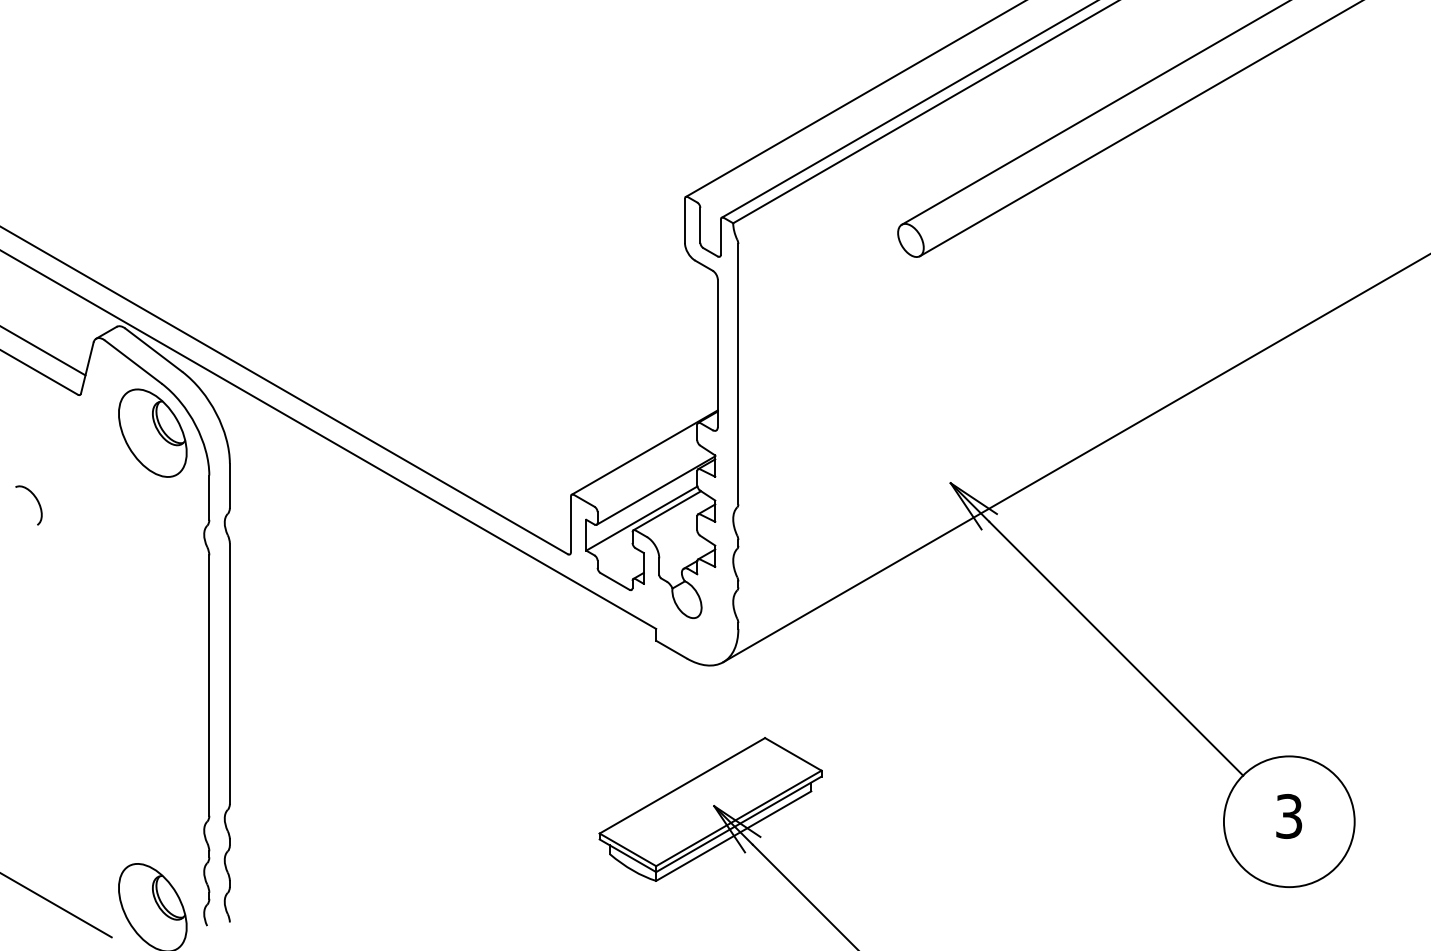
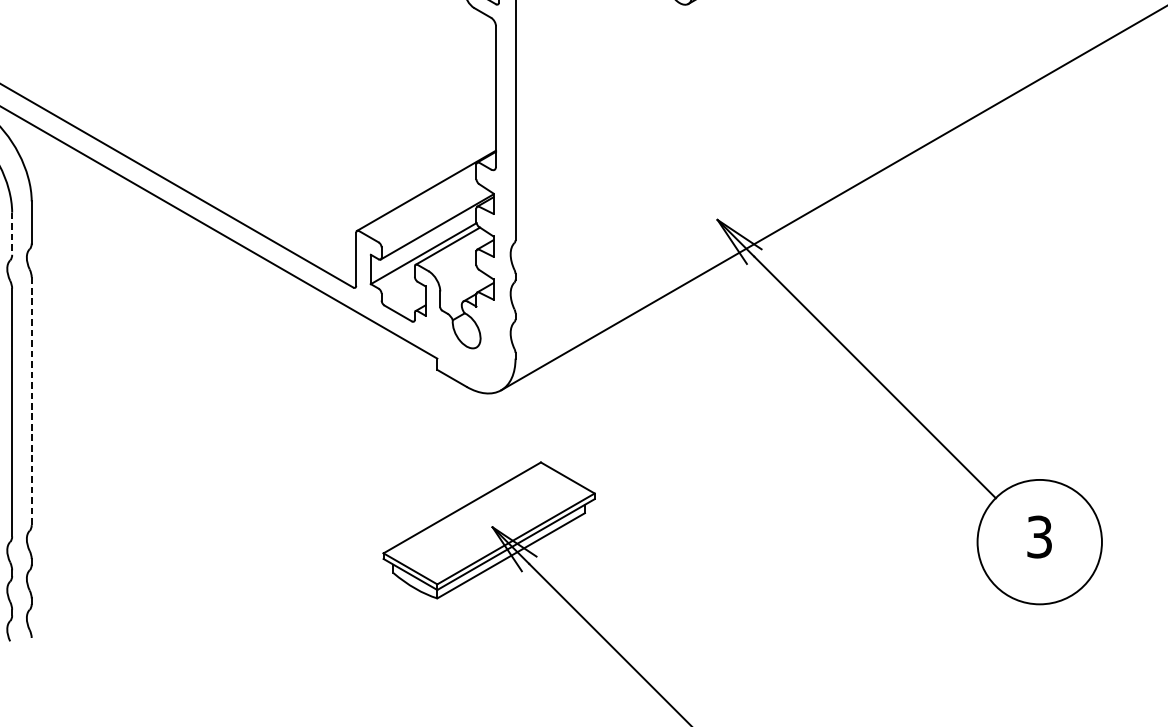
line: (209, 498) -> (12, 234), solid -> dashed
line: (229, 674) -> (31, 401), solid -> dashed

